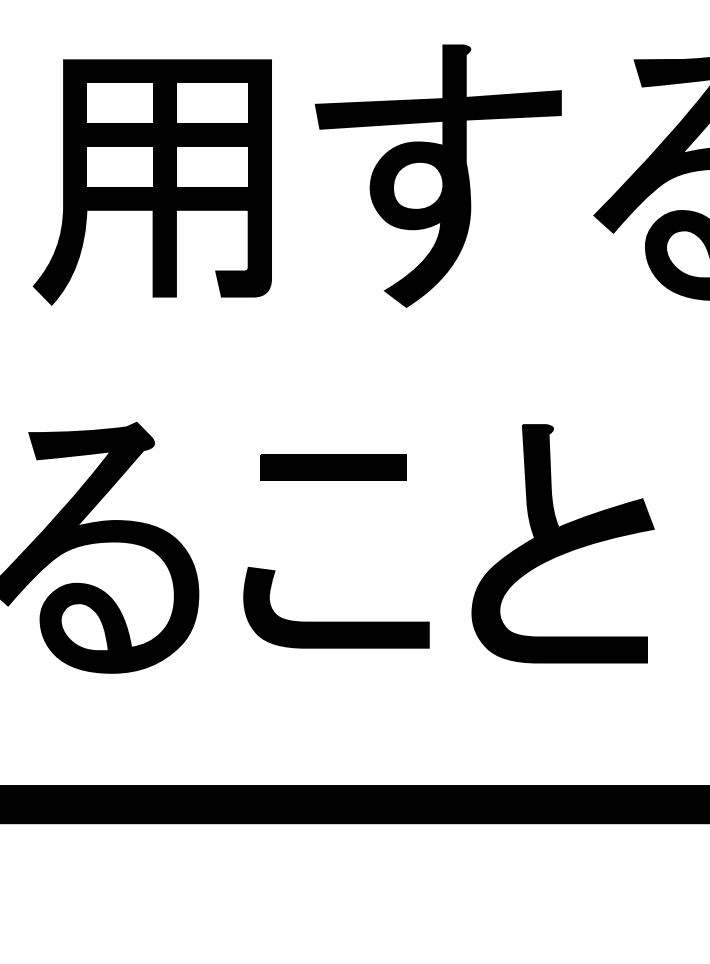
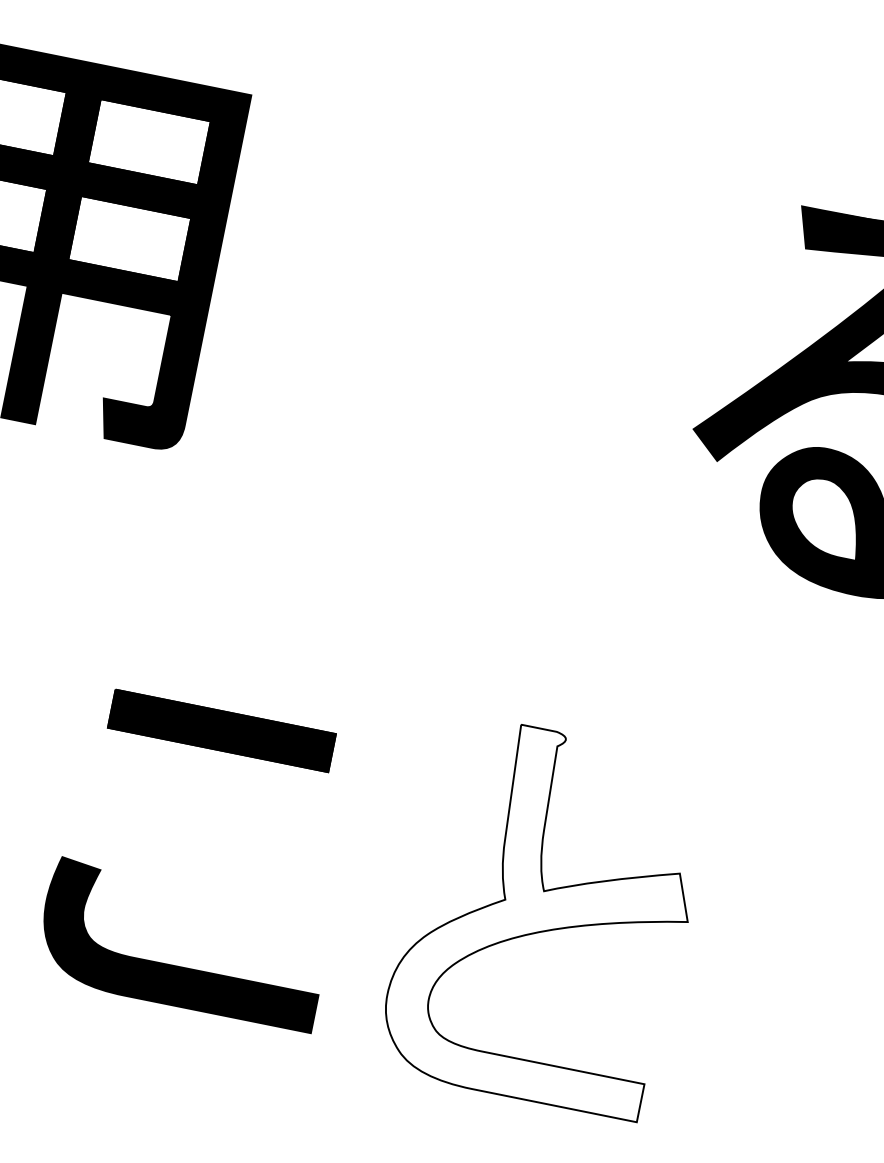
part: (437, 175) -> (468, 320), removed
fill: (562, 543) -> (545, 916), removed

